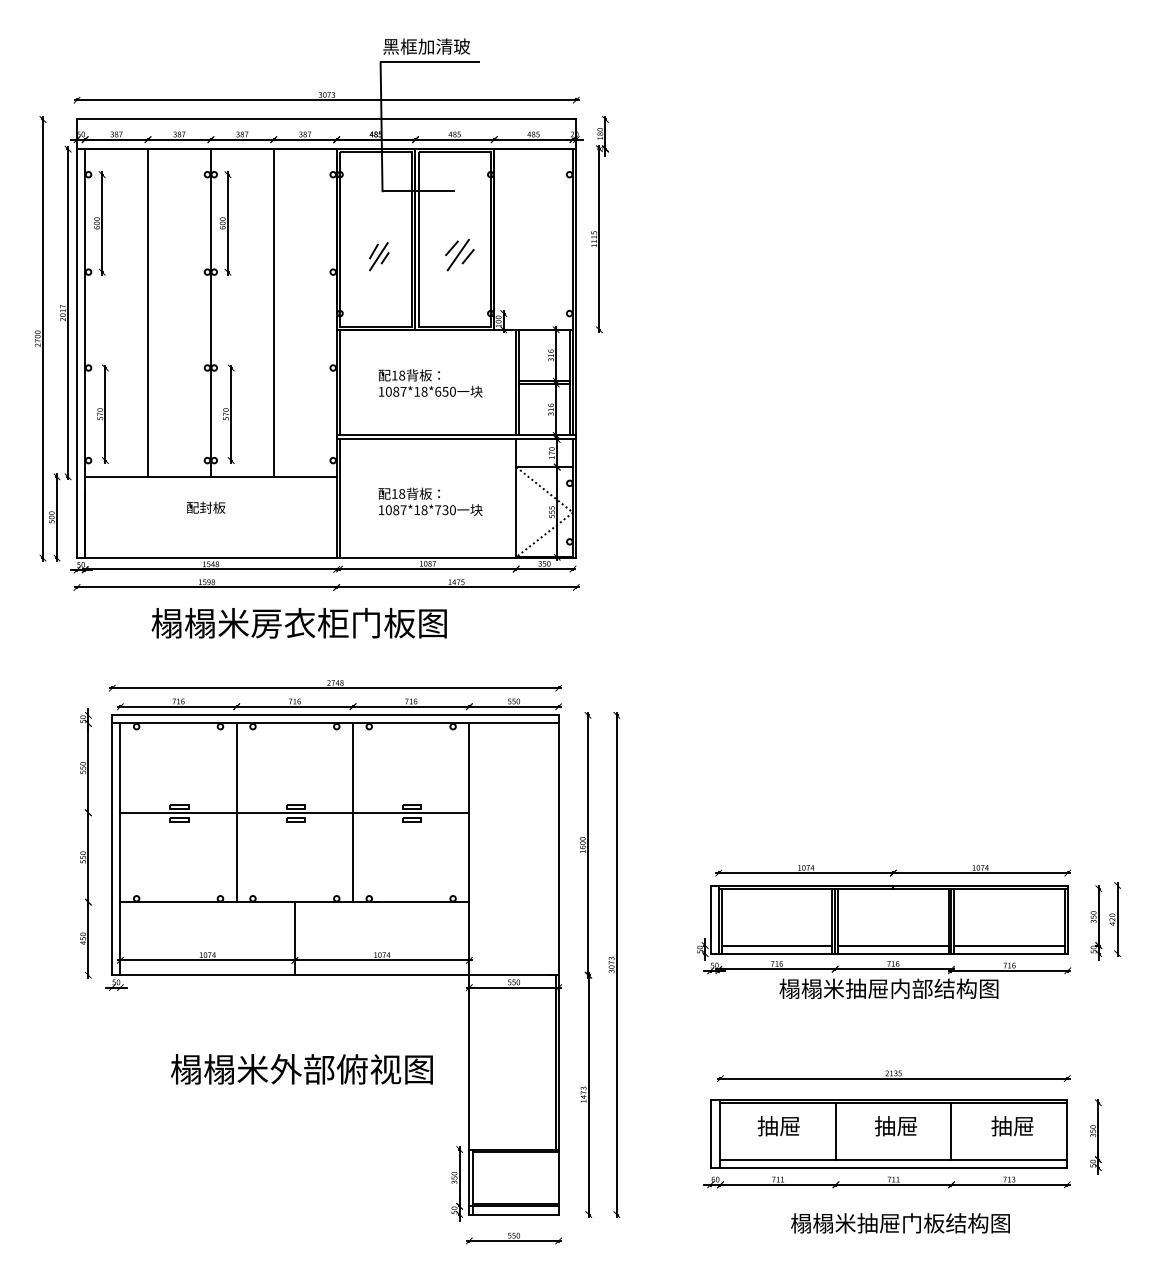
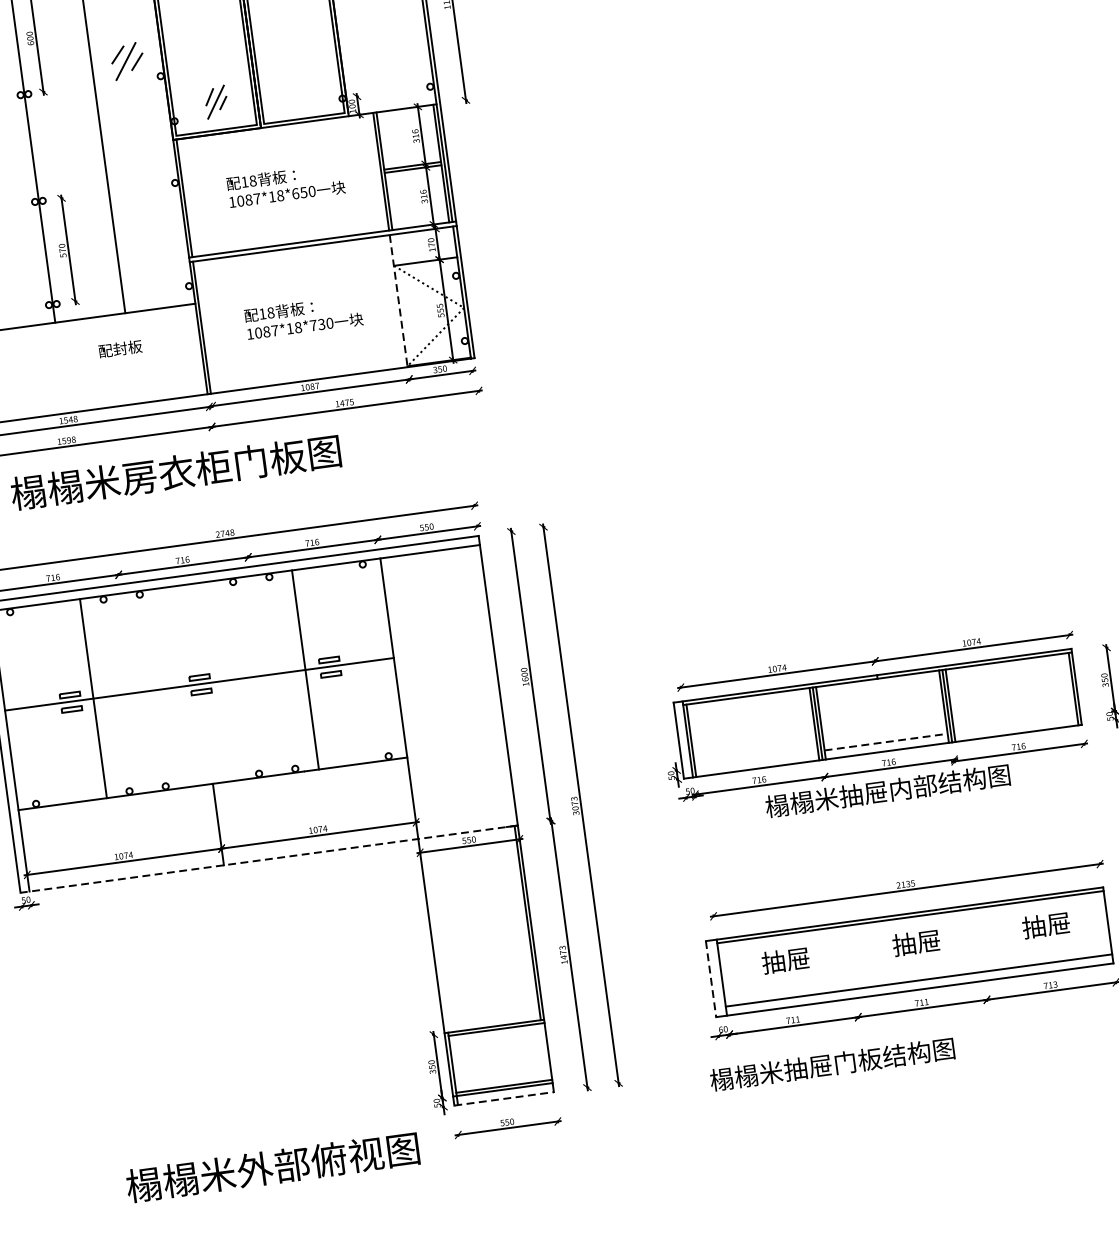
part: (459, 254) -> (127, 60), moved
part: (379, 256) -> (216, 101), moved
line: (516, 499) -> (399, 301), solid -> dashed
text: (206, 507) -> (120, 348), moved
line: (236, 812) -> (93, 698), moved
line: (353, 812) -> (305, 669), moved
line: (776, 945) -> (756, 759), removed
line: (893, 945) -> (886, 741), solid -> dashed
line: (1009, 945) -> (1015, 724), removed
line: (334, 975) -> (268, 859), solid -> dashed
text: (301, 1069) -> (272, 1167), moved
line: (835, 1130) -> (849, 956), removed
line: (951, 1130) -> (978, 939), removed
line: (710, 1134) -> (710, 980), solid -> dashed
line: (514, 1214) -> (504, 1098), solid -> dashed
text: (900, 1223) -> (832, 1064), moved

